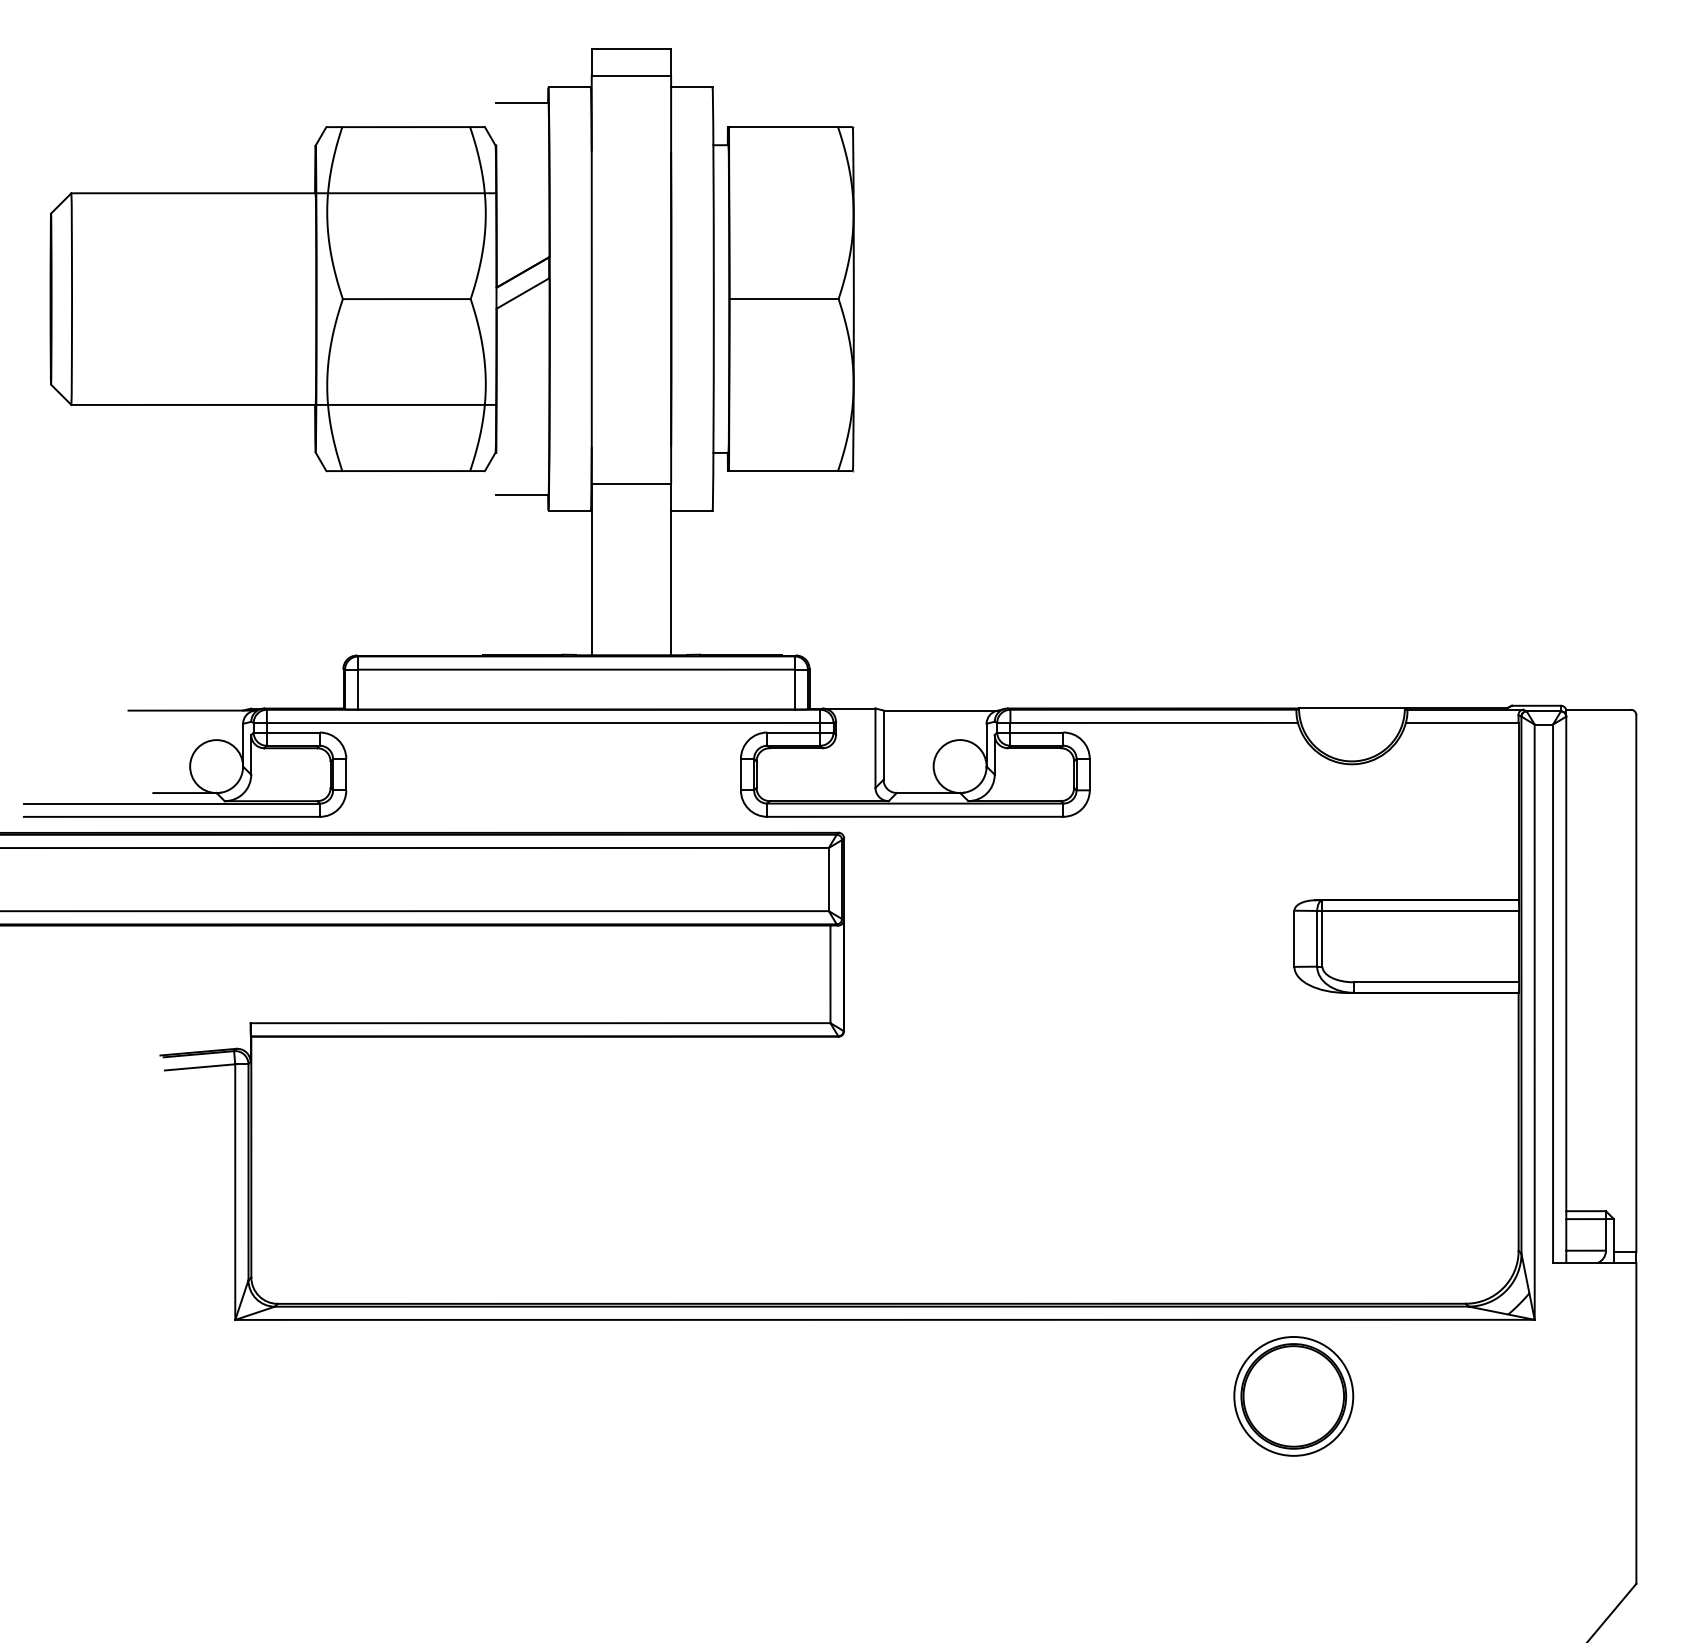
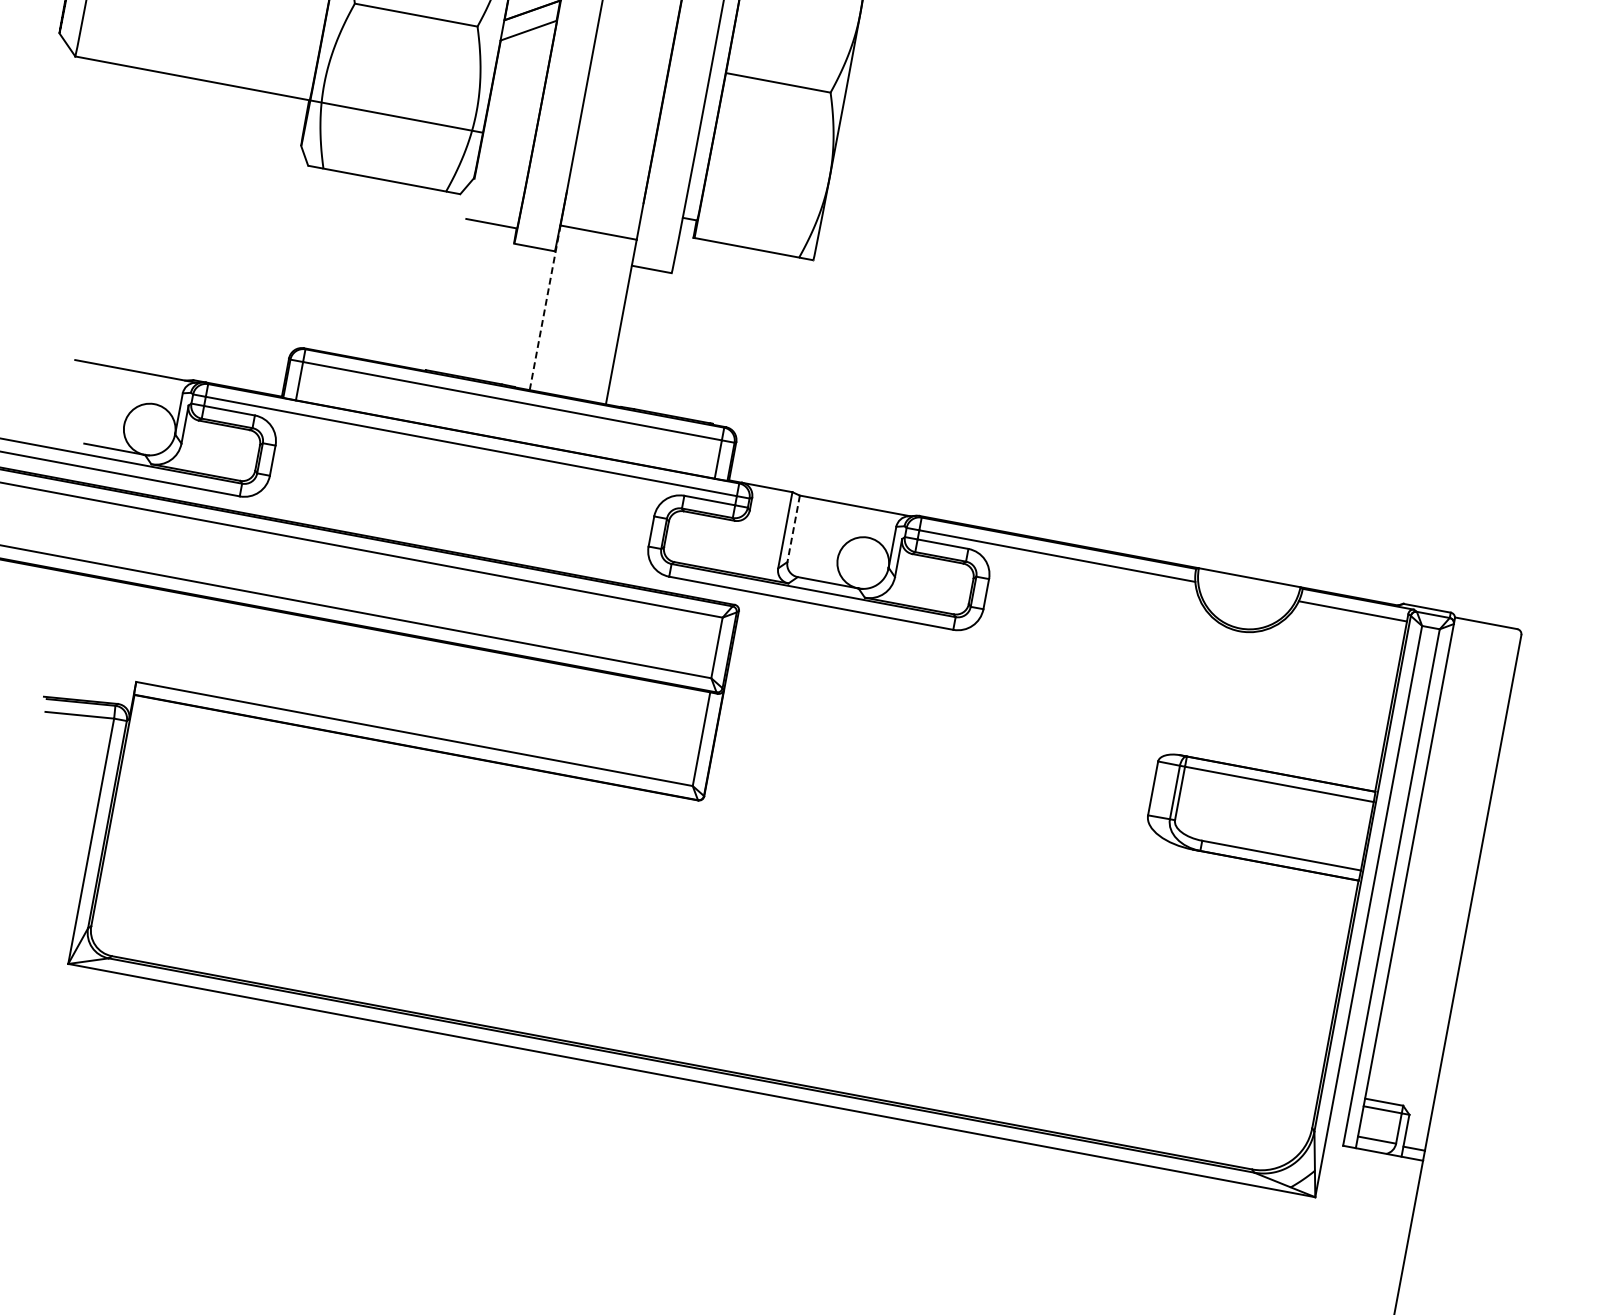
line: (591, 569) -> (544, 307), solid -> dashed
line: (883, 745) -> (793, 529), solid -> dashed
part: (1293, 1396) -> (1070, 1227), removed

